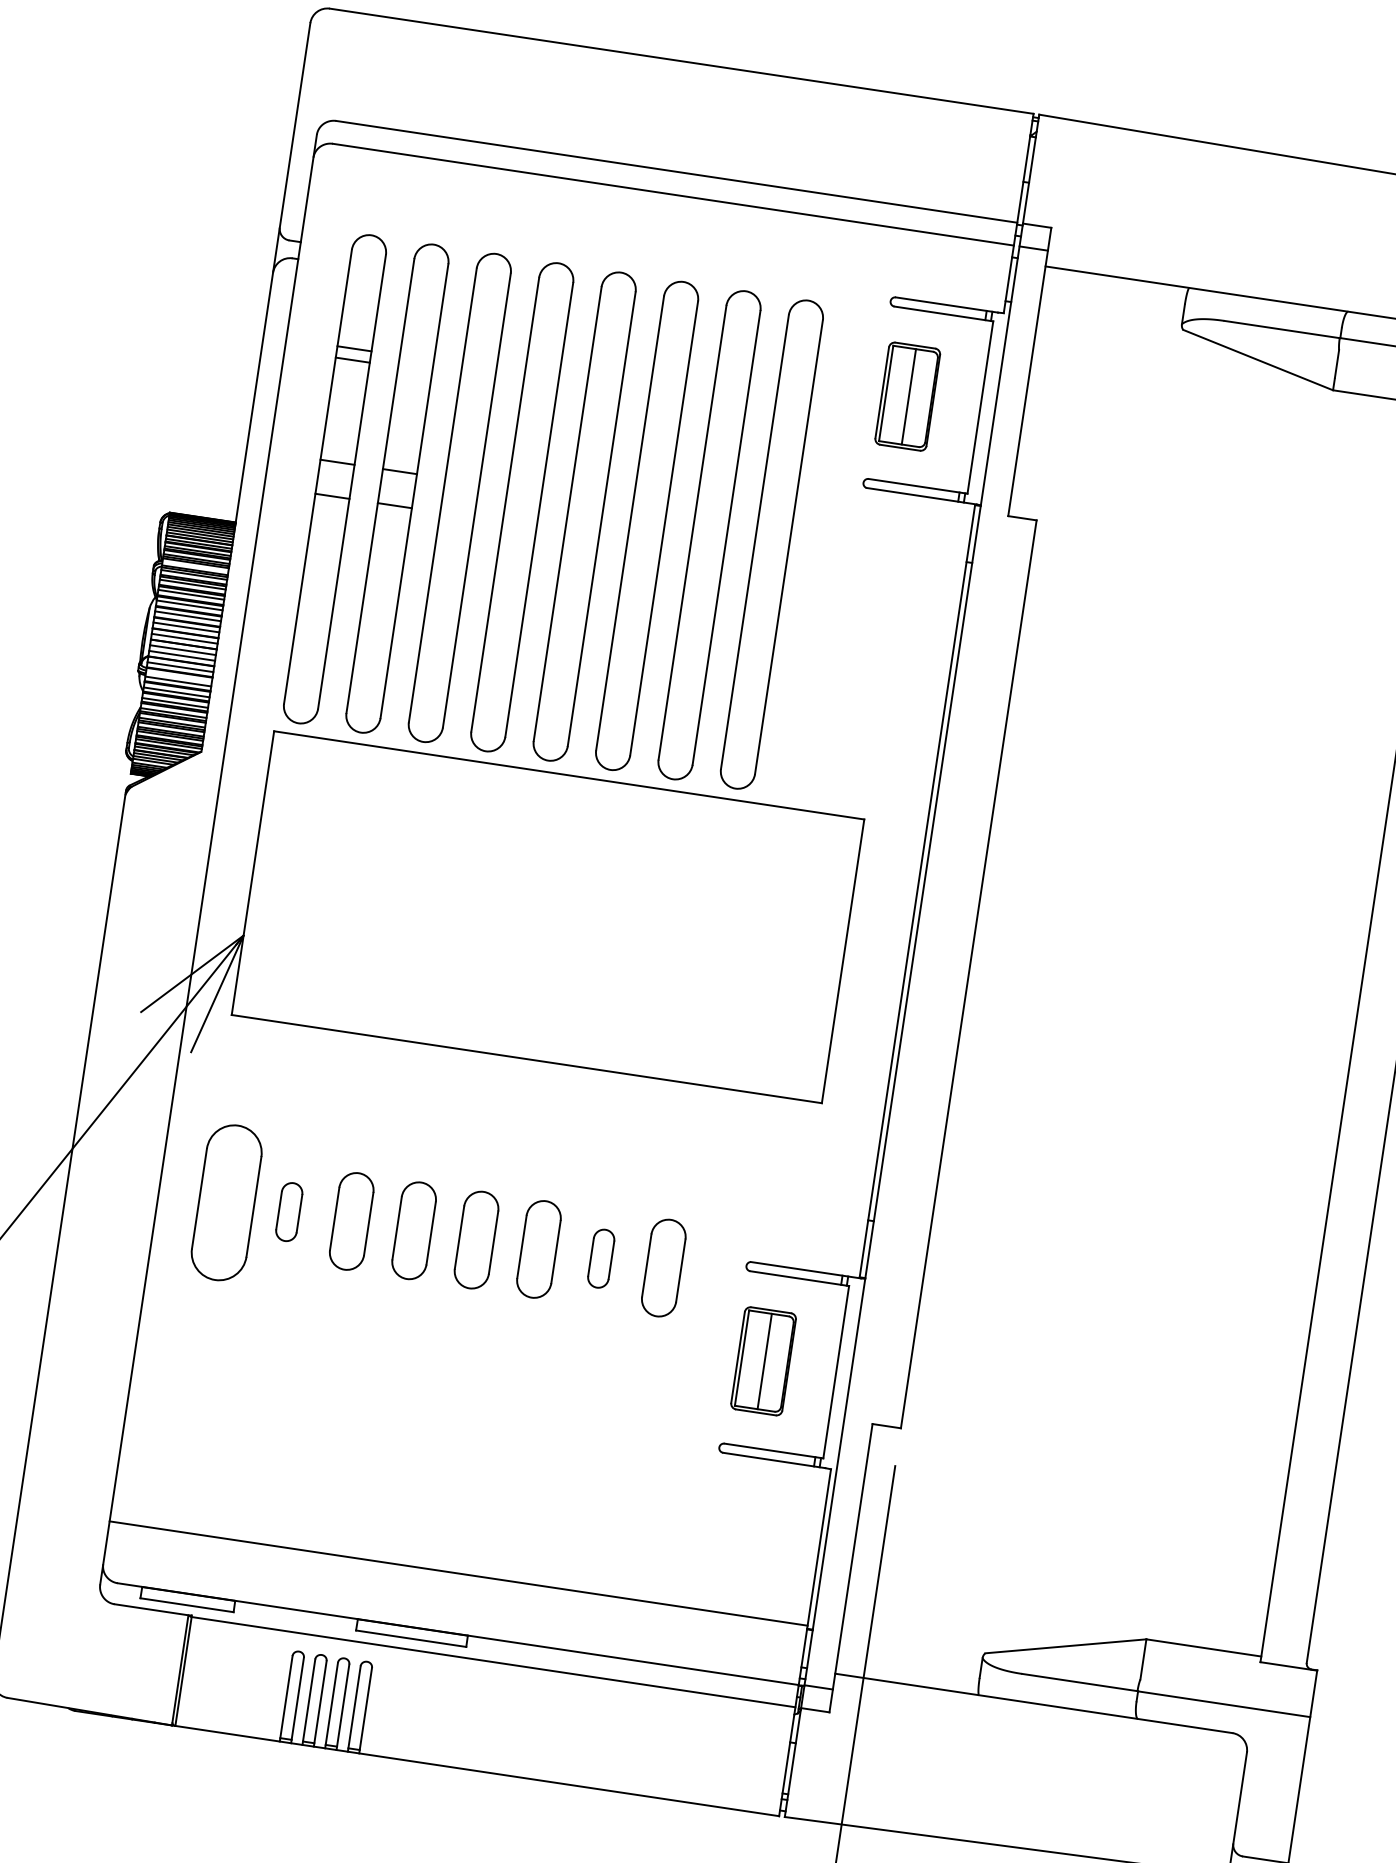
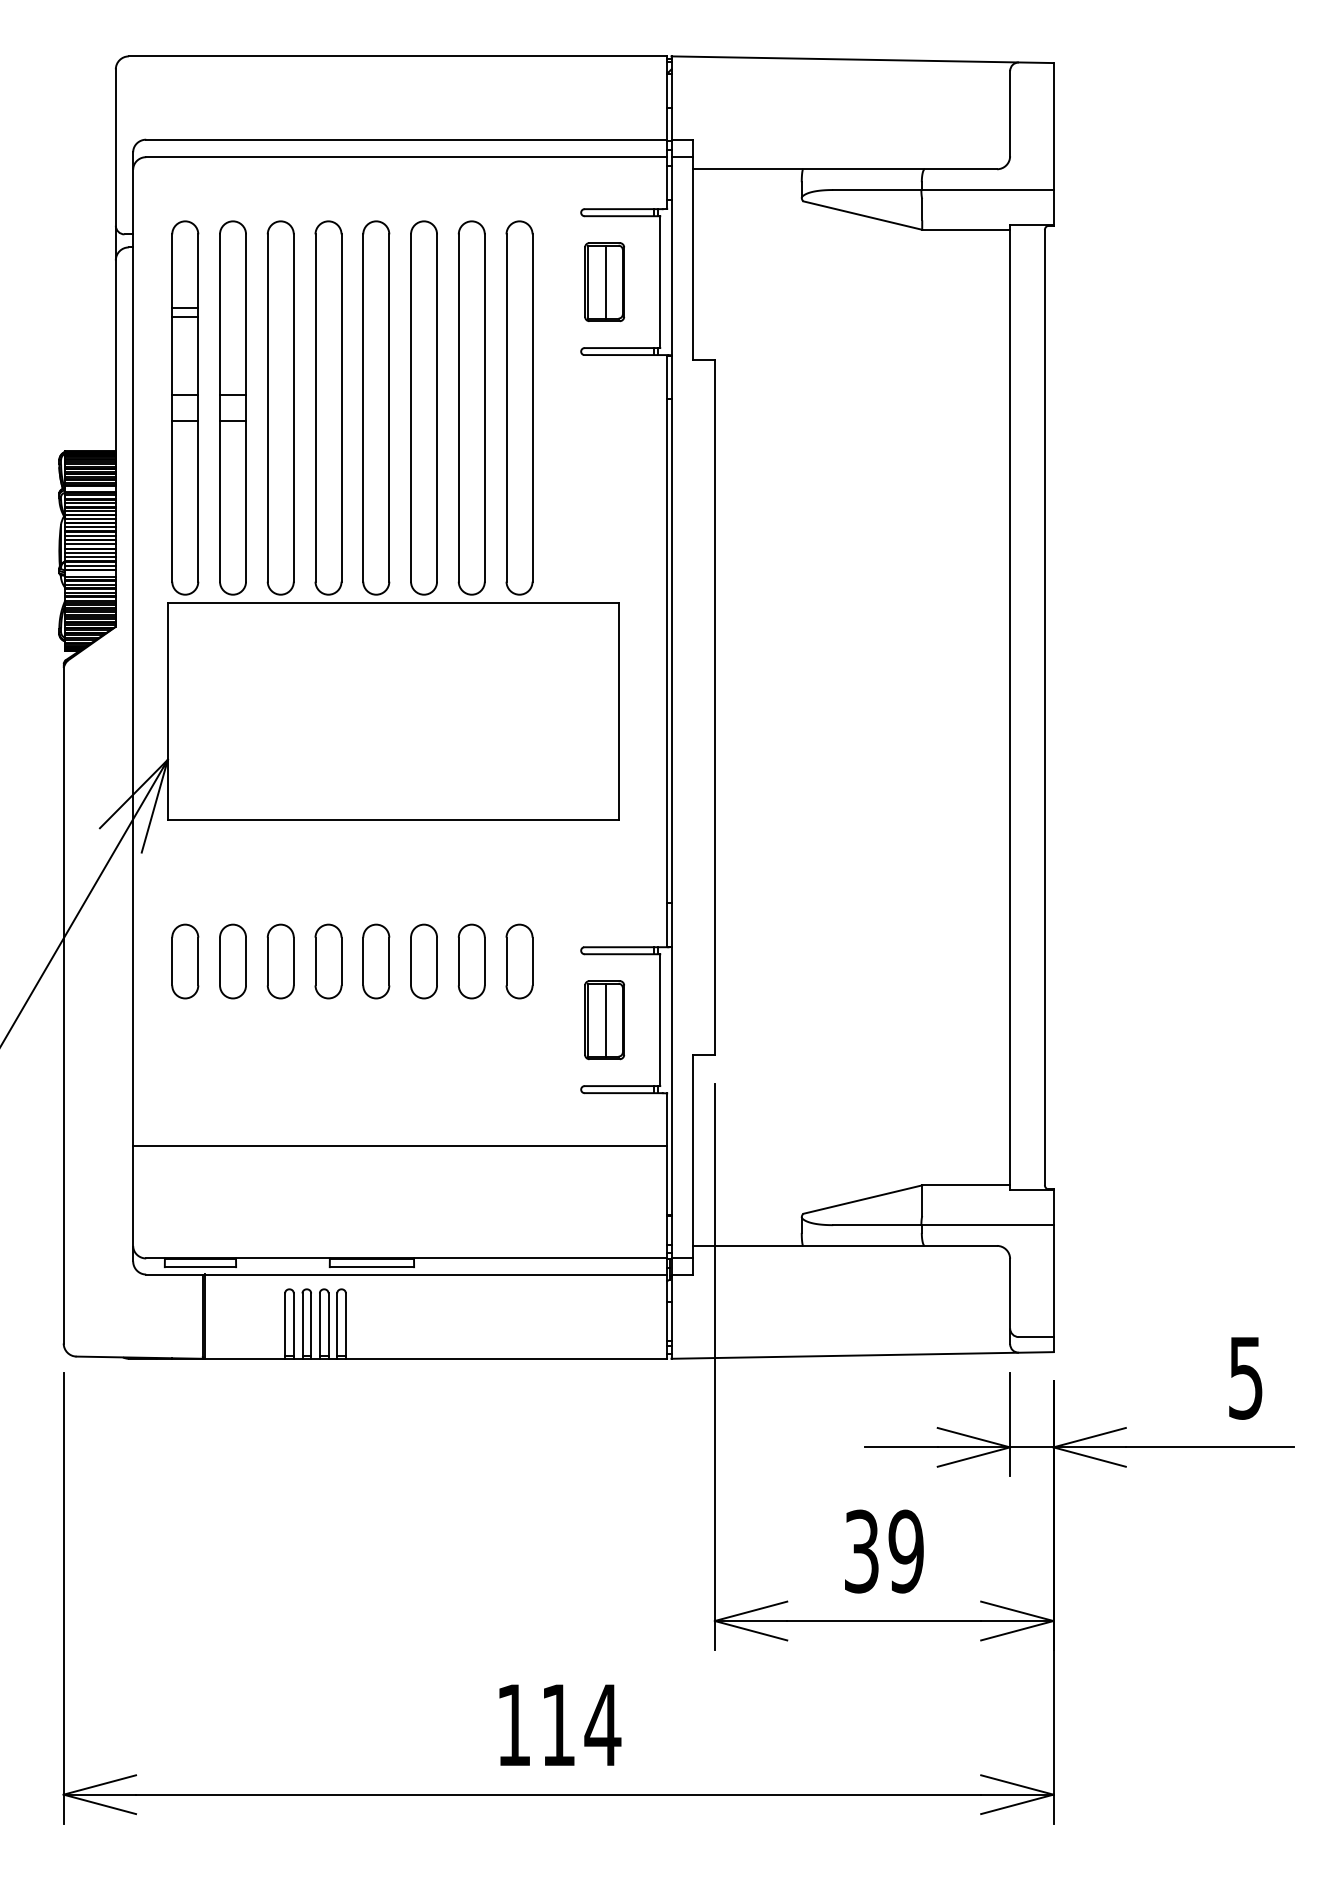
part: (227, 1202) -> (185, 961), size x0.62
part: (288, 1211) -> (232, 961), size x1.67
part: (601, 1258) -> (471, 961), size x1.67
line: (458, 1574) -> (400, 1146), moved

